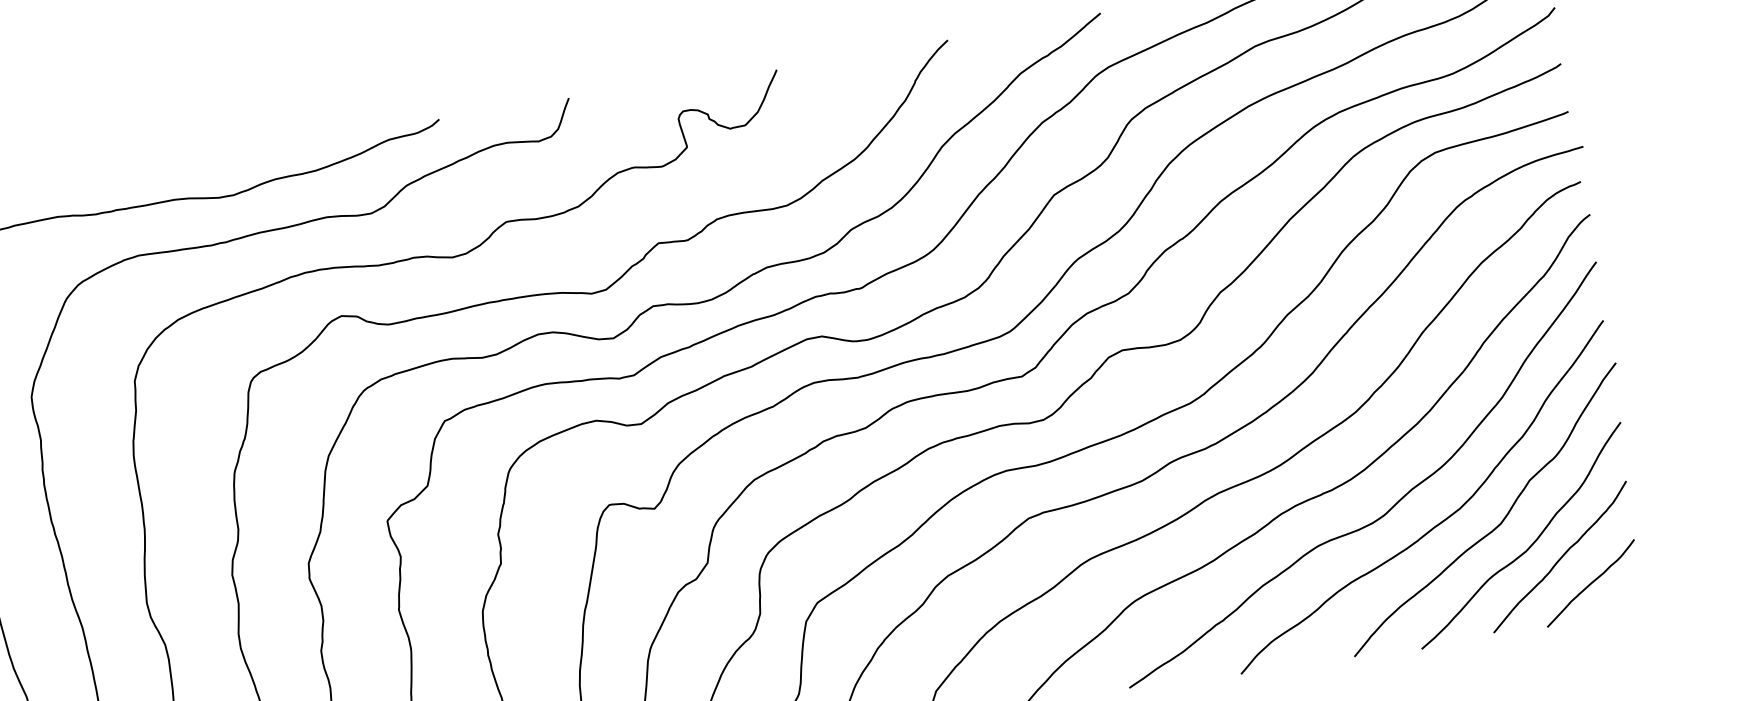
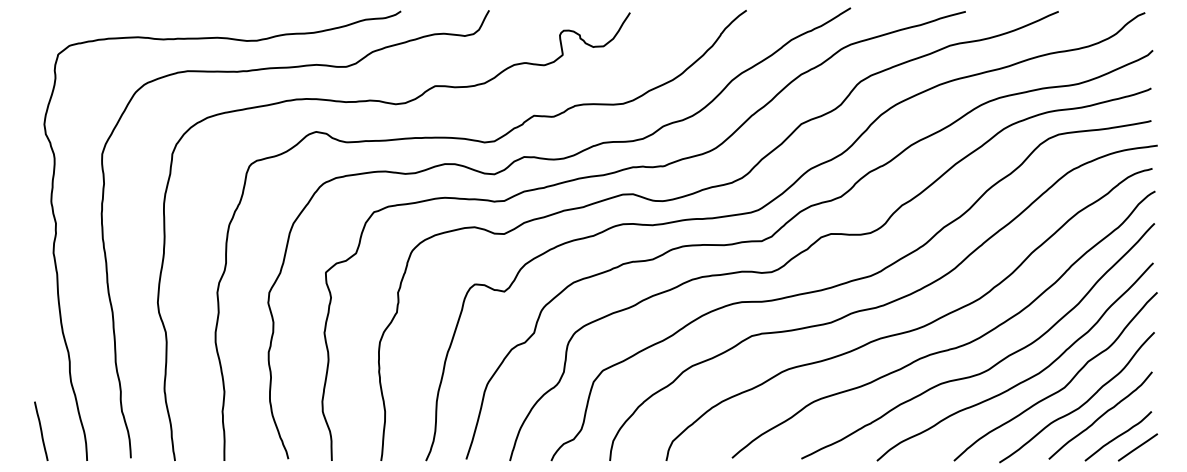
line: (1621, 595) -> (1137, 447), added

